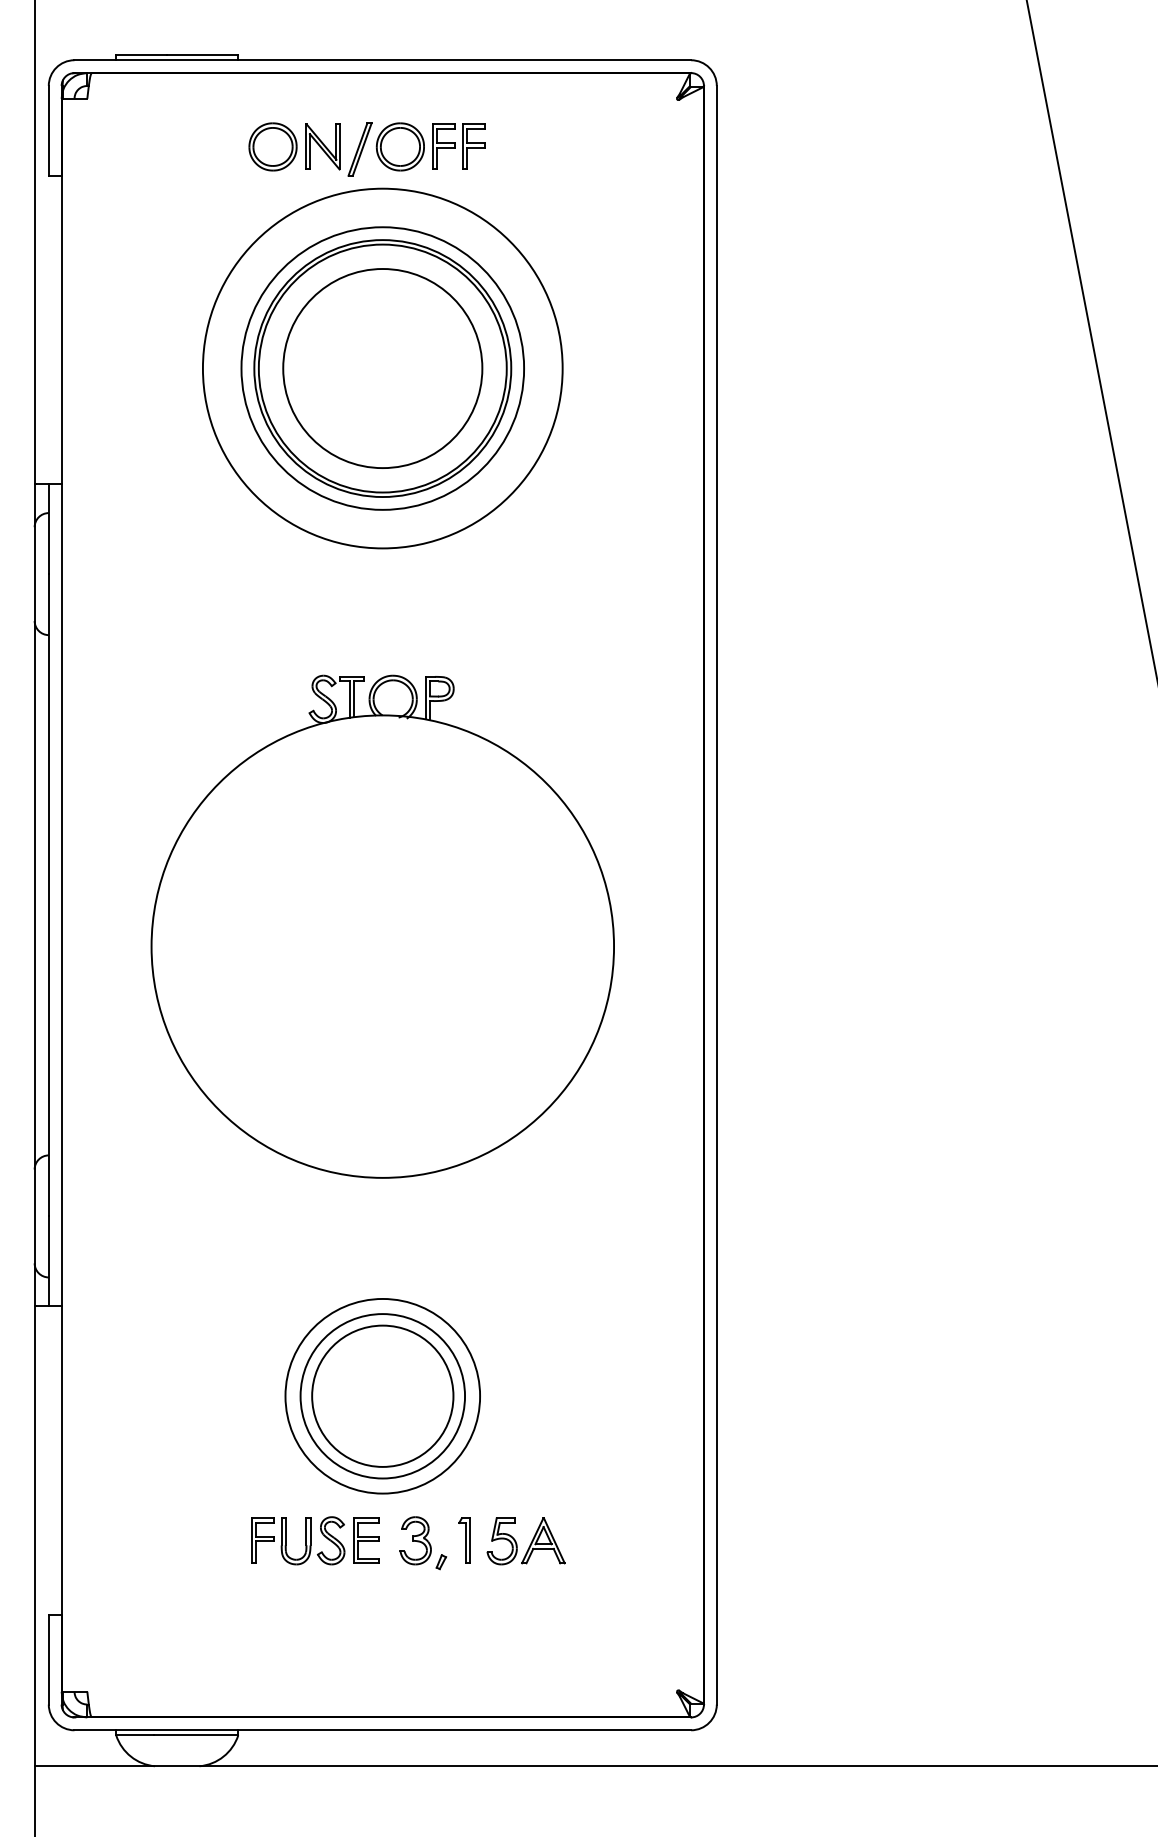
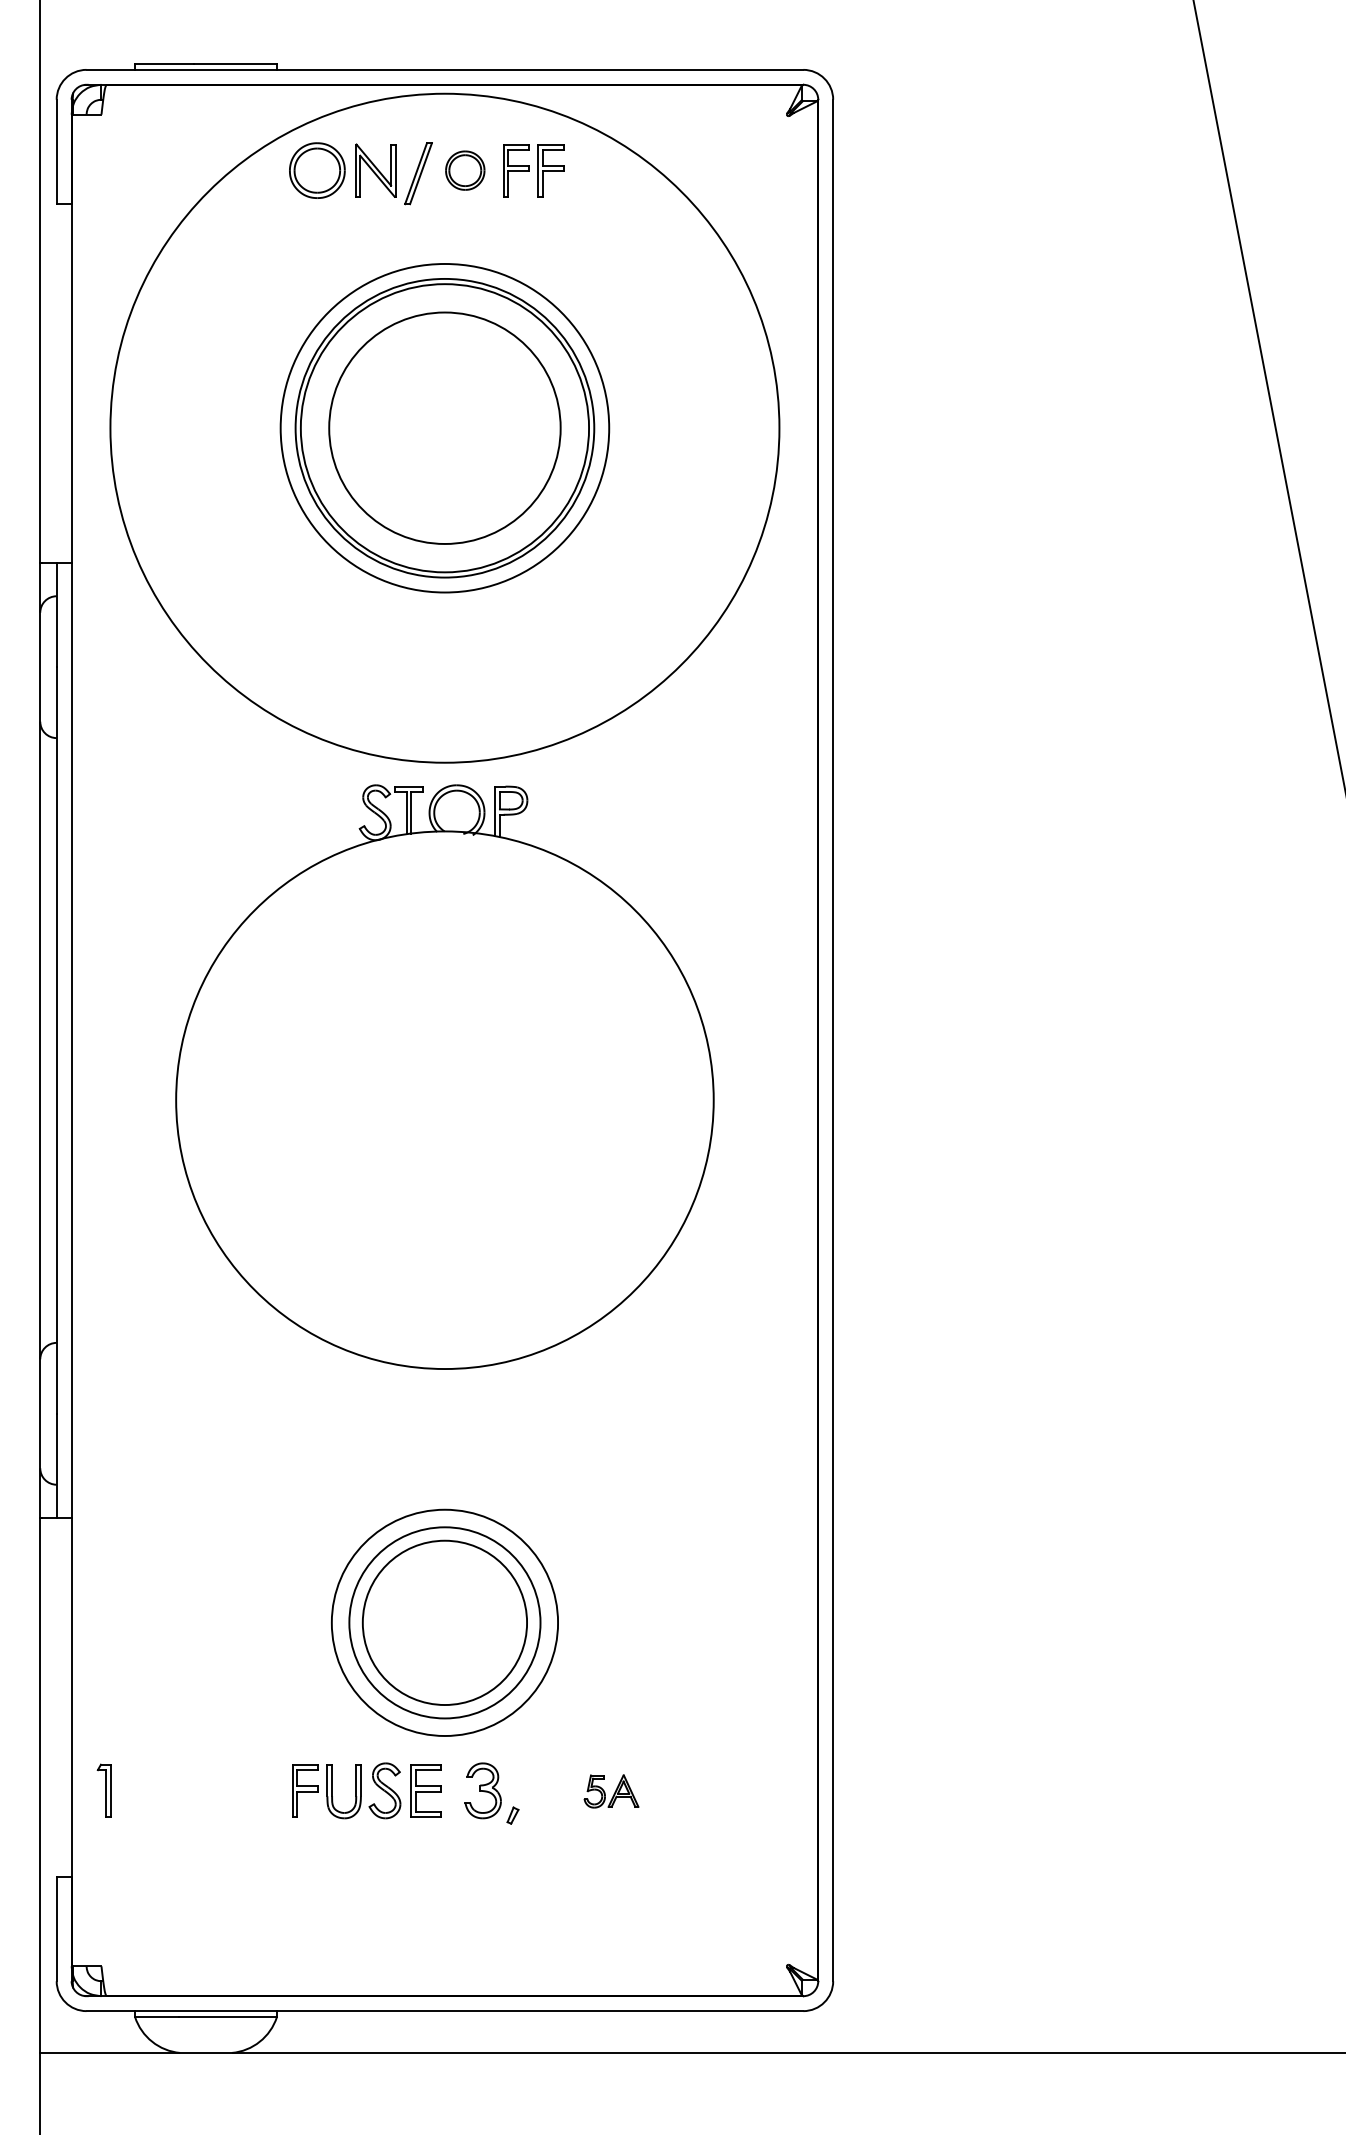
part: (399, 146) -> (464, 170), size x0.7
circle: (382, 368) -> (444, 428), size x1.6
part: (464, 1540) -> (104, 1790), moved
part: (525, 1541) -> (610, 1791), size x0.6

